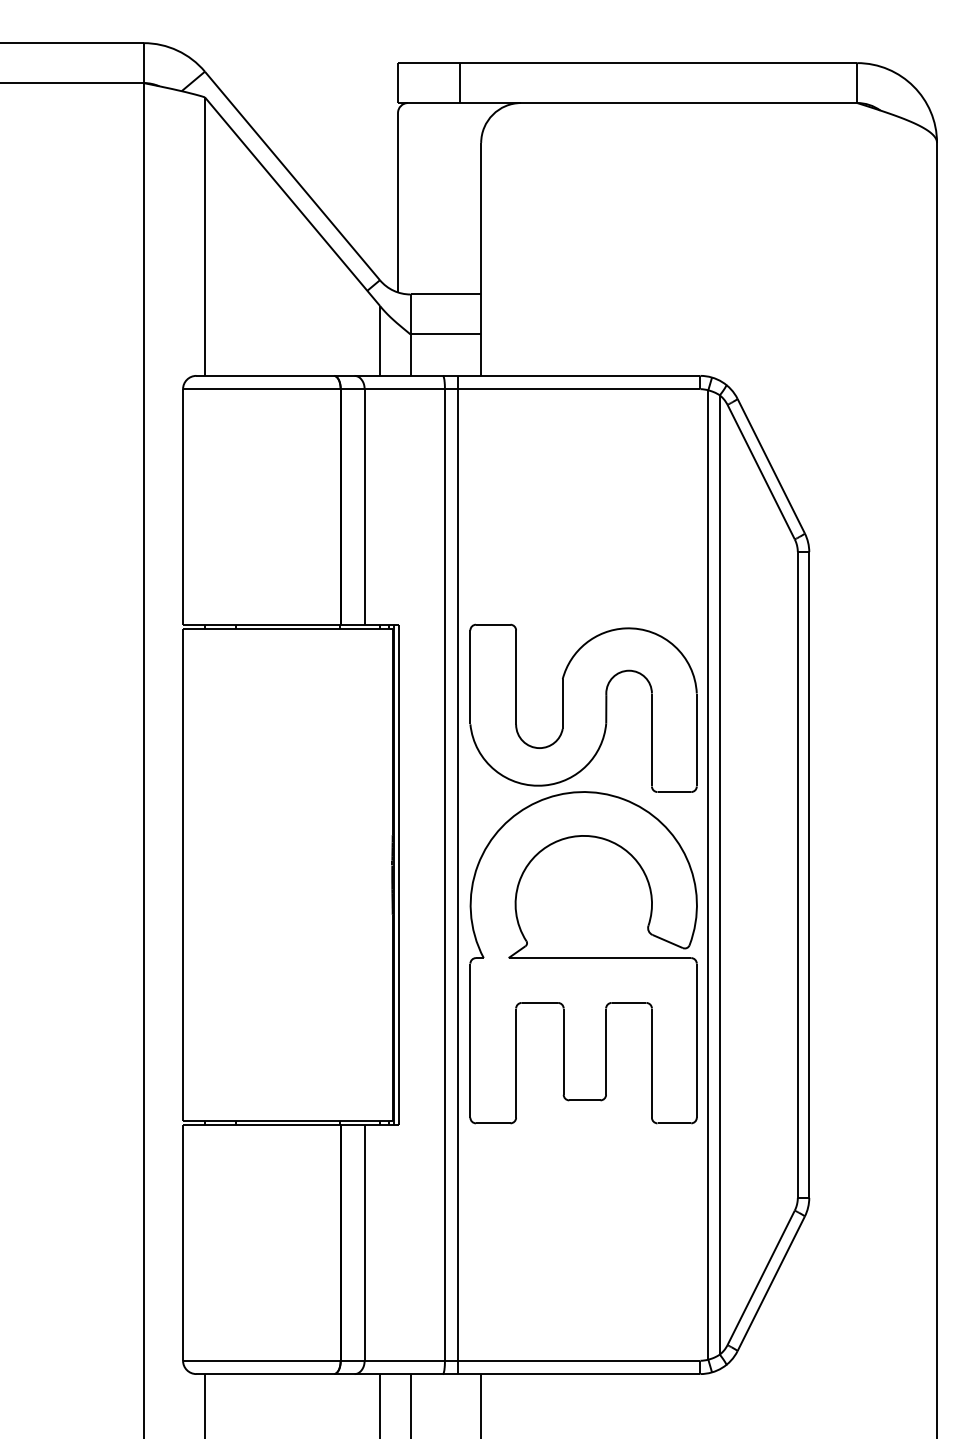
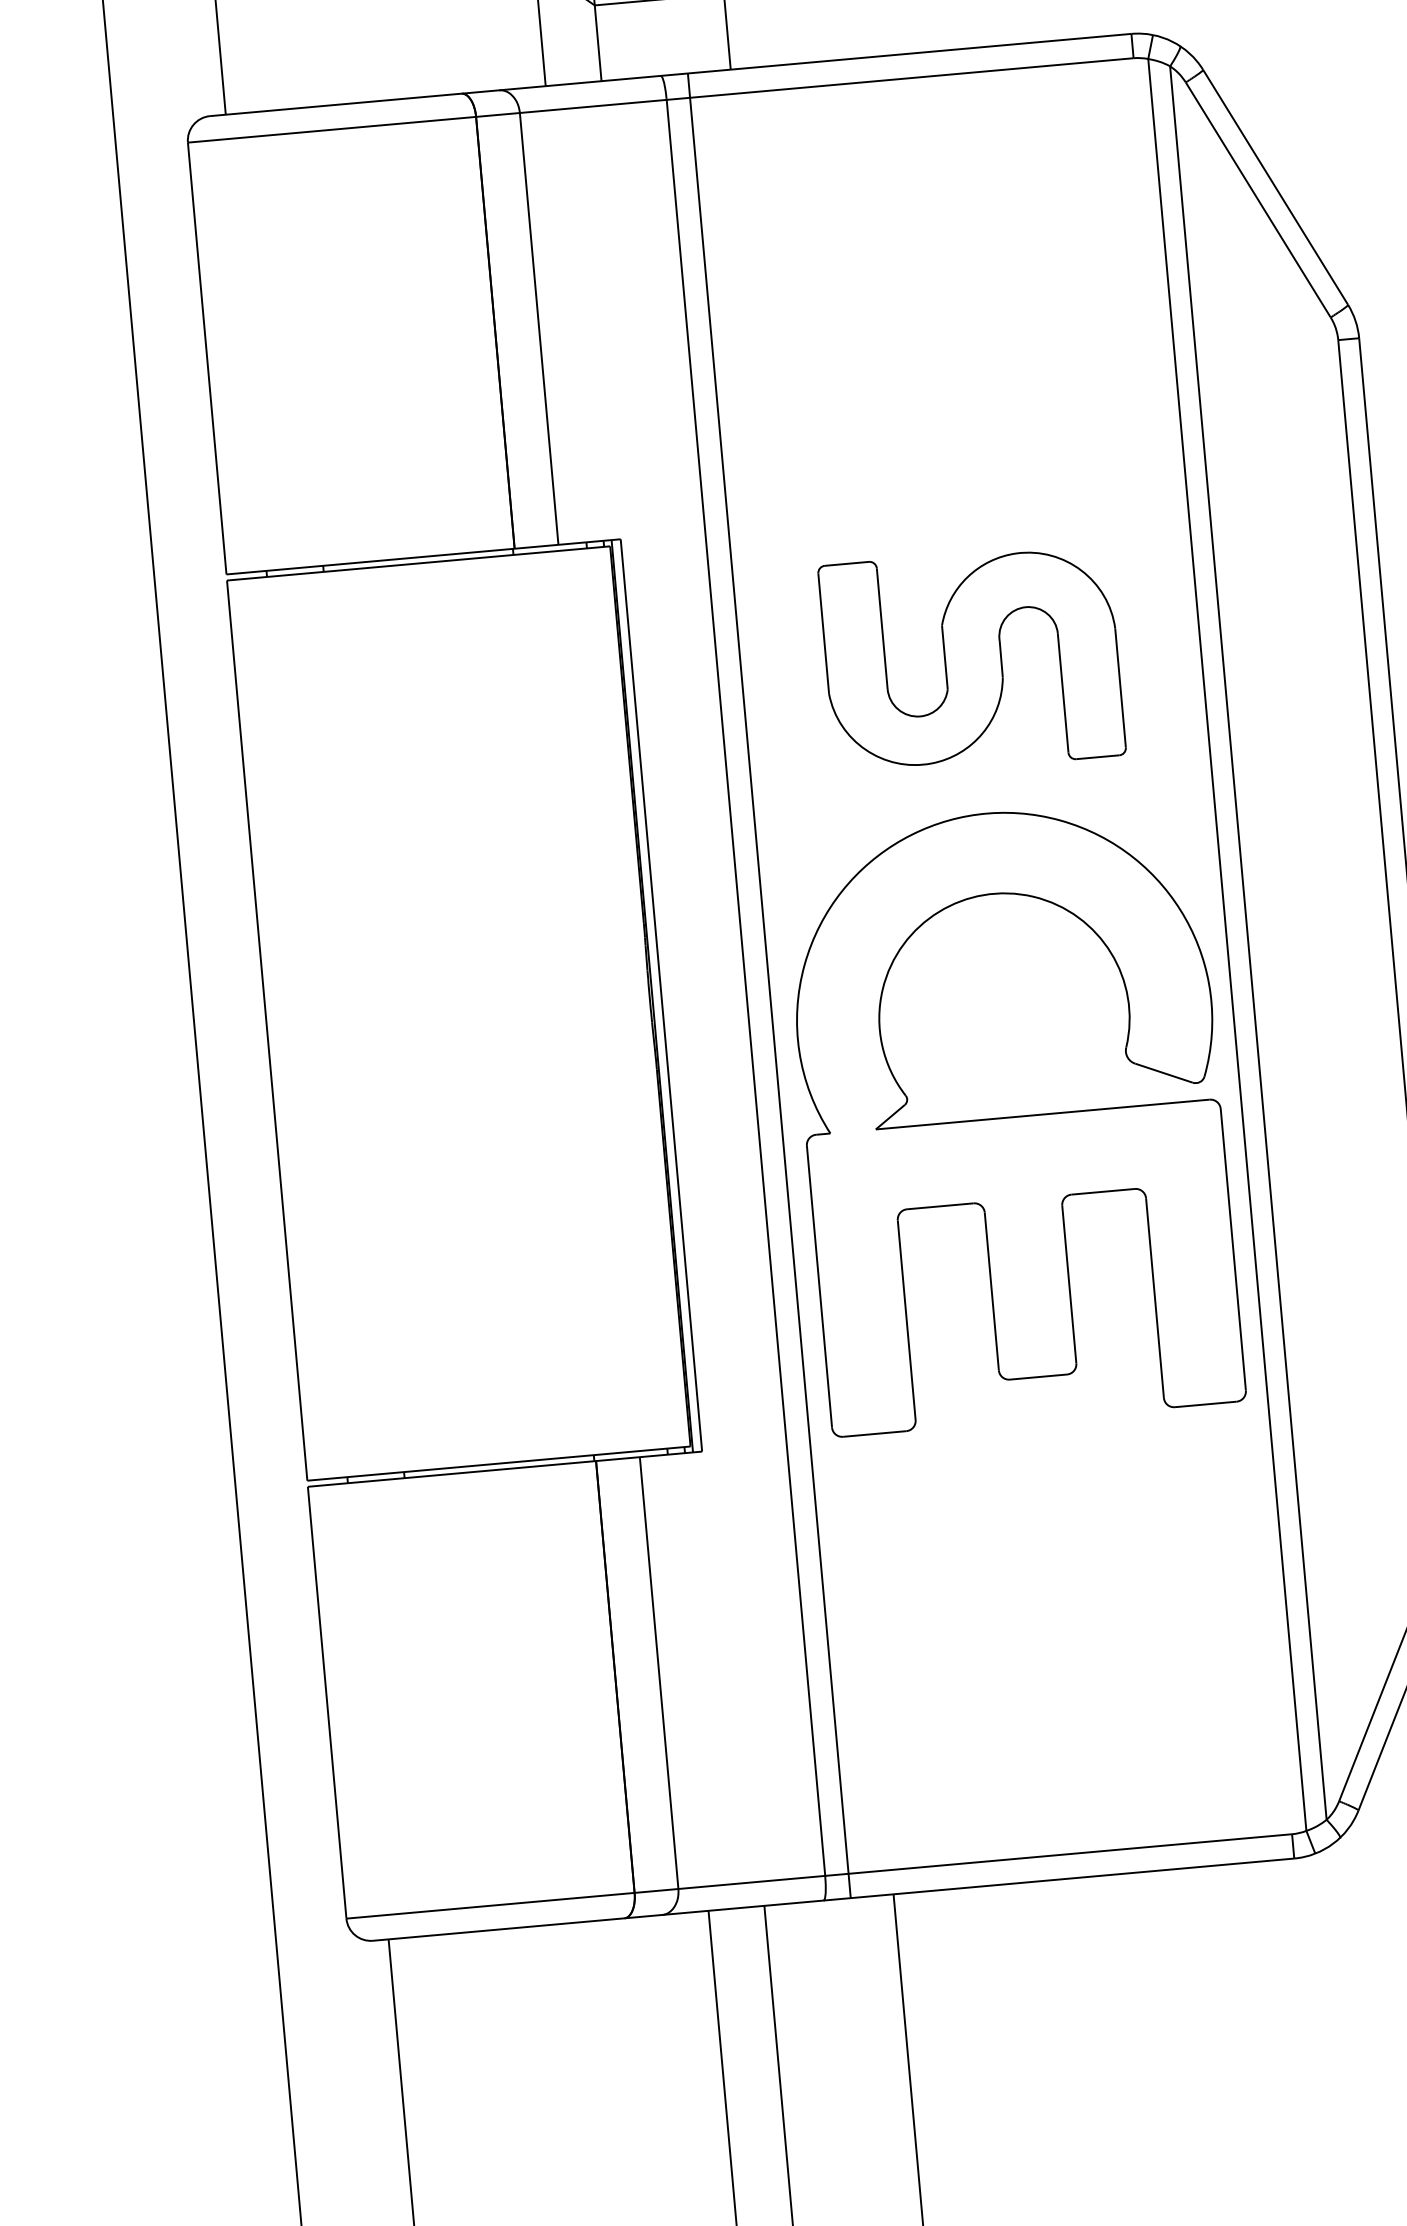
part: (583, 707) -> (971, 659), size x0.7

